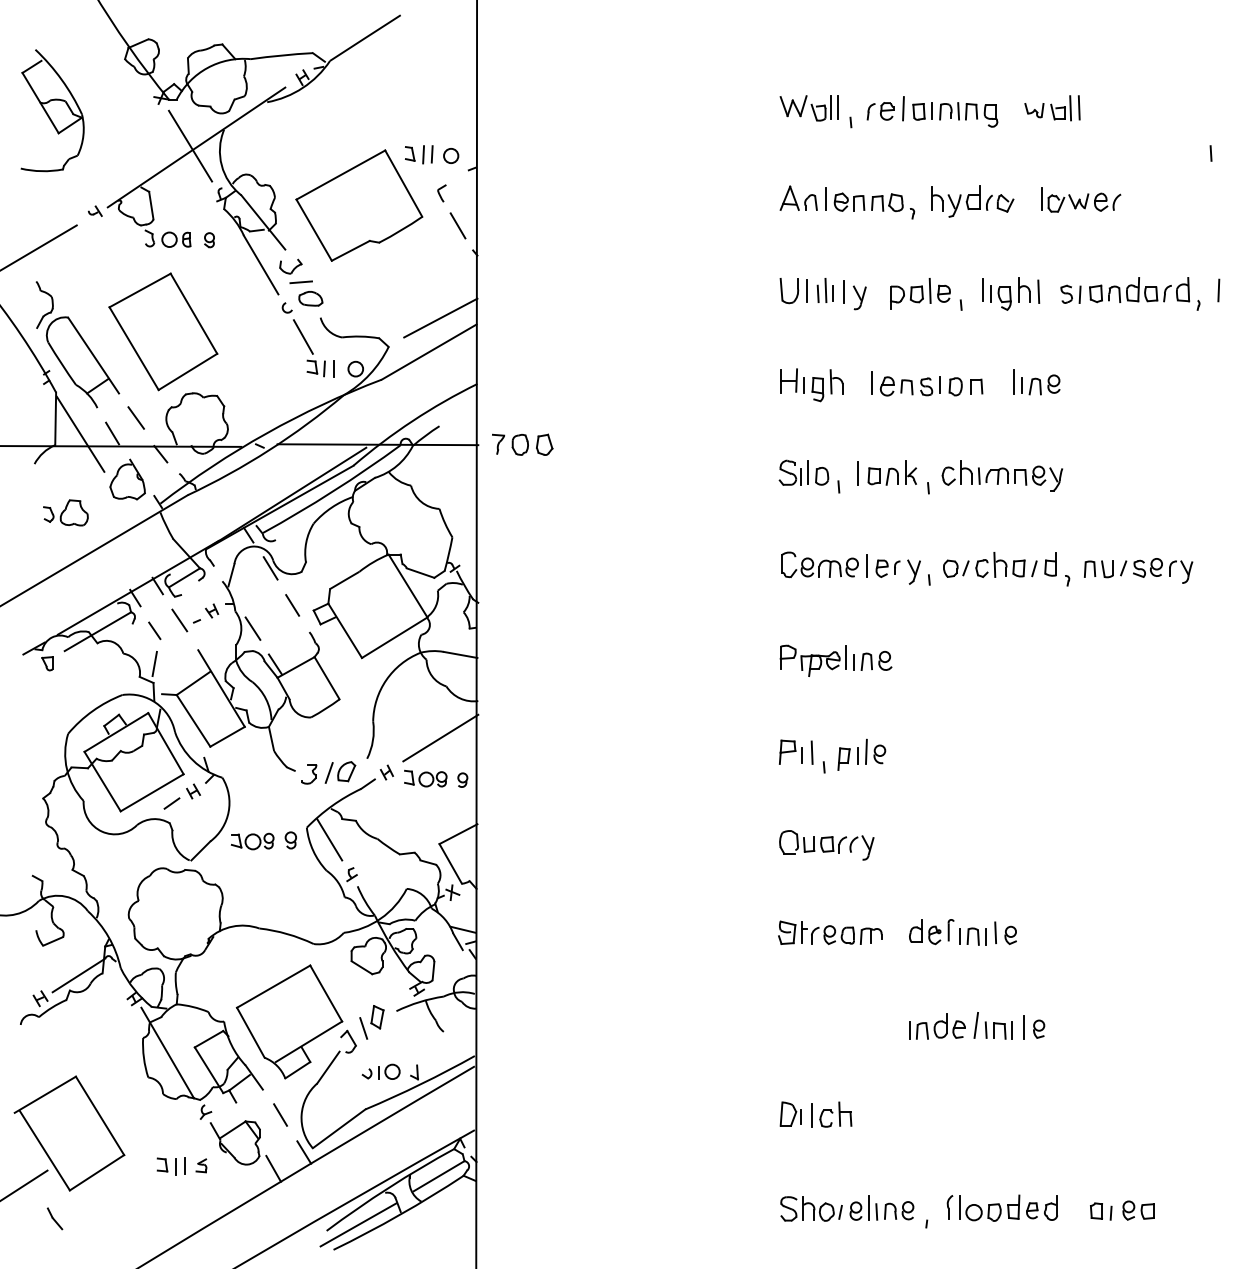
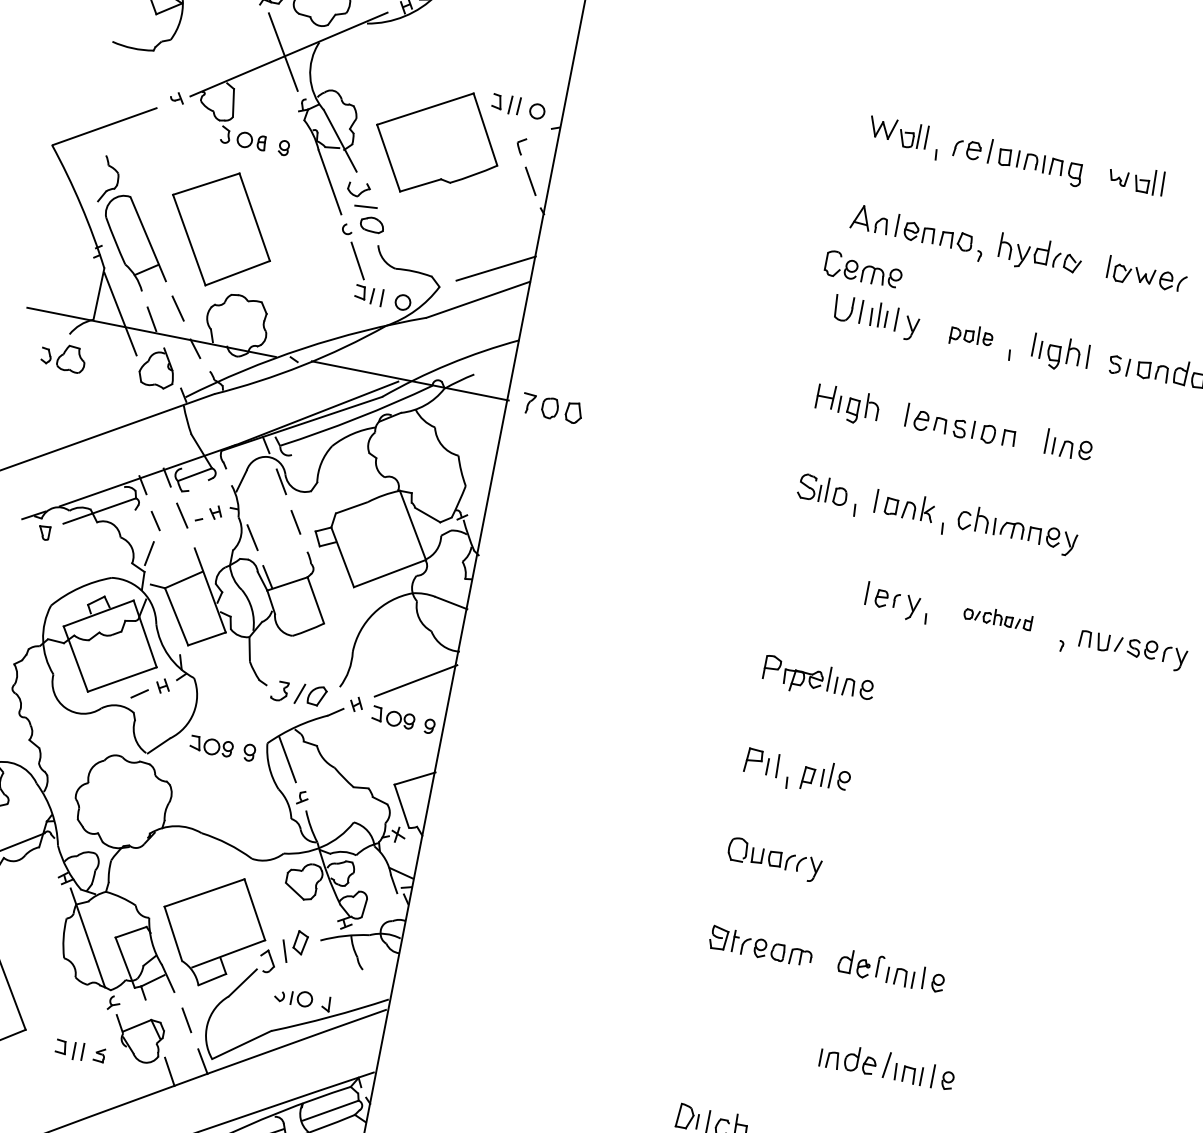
part: (920, 293) -> (971, 335), size x0.7
part: (65, 512) -> (63, 356), moved
part: (819, 564) -> (863, 269), moved
part: (999, 564) -> (997, 617), size x0.6

